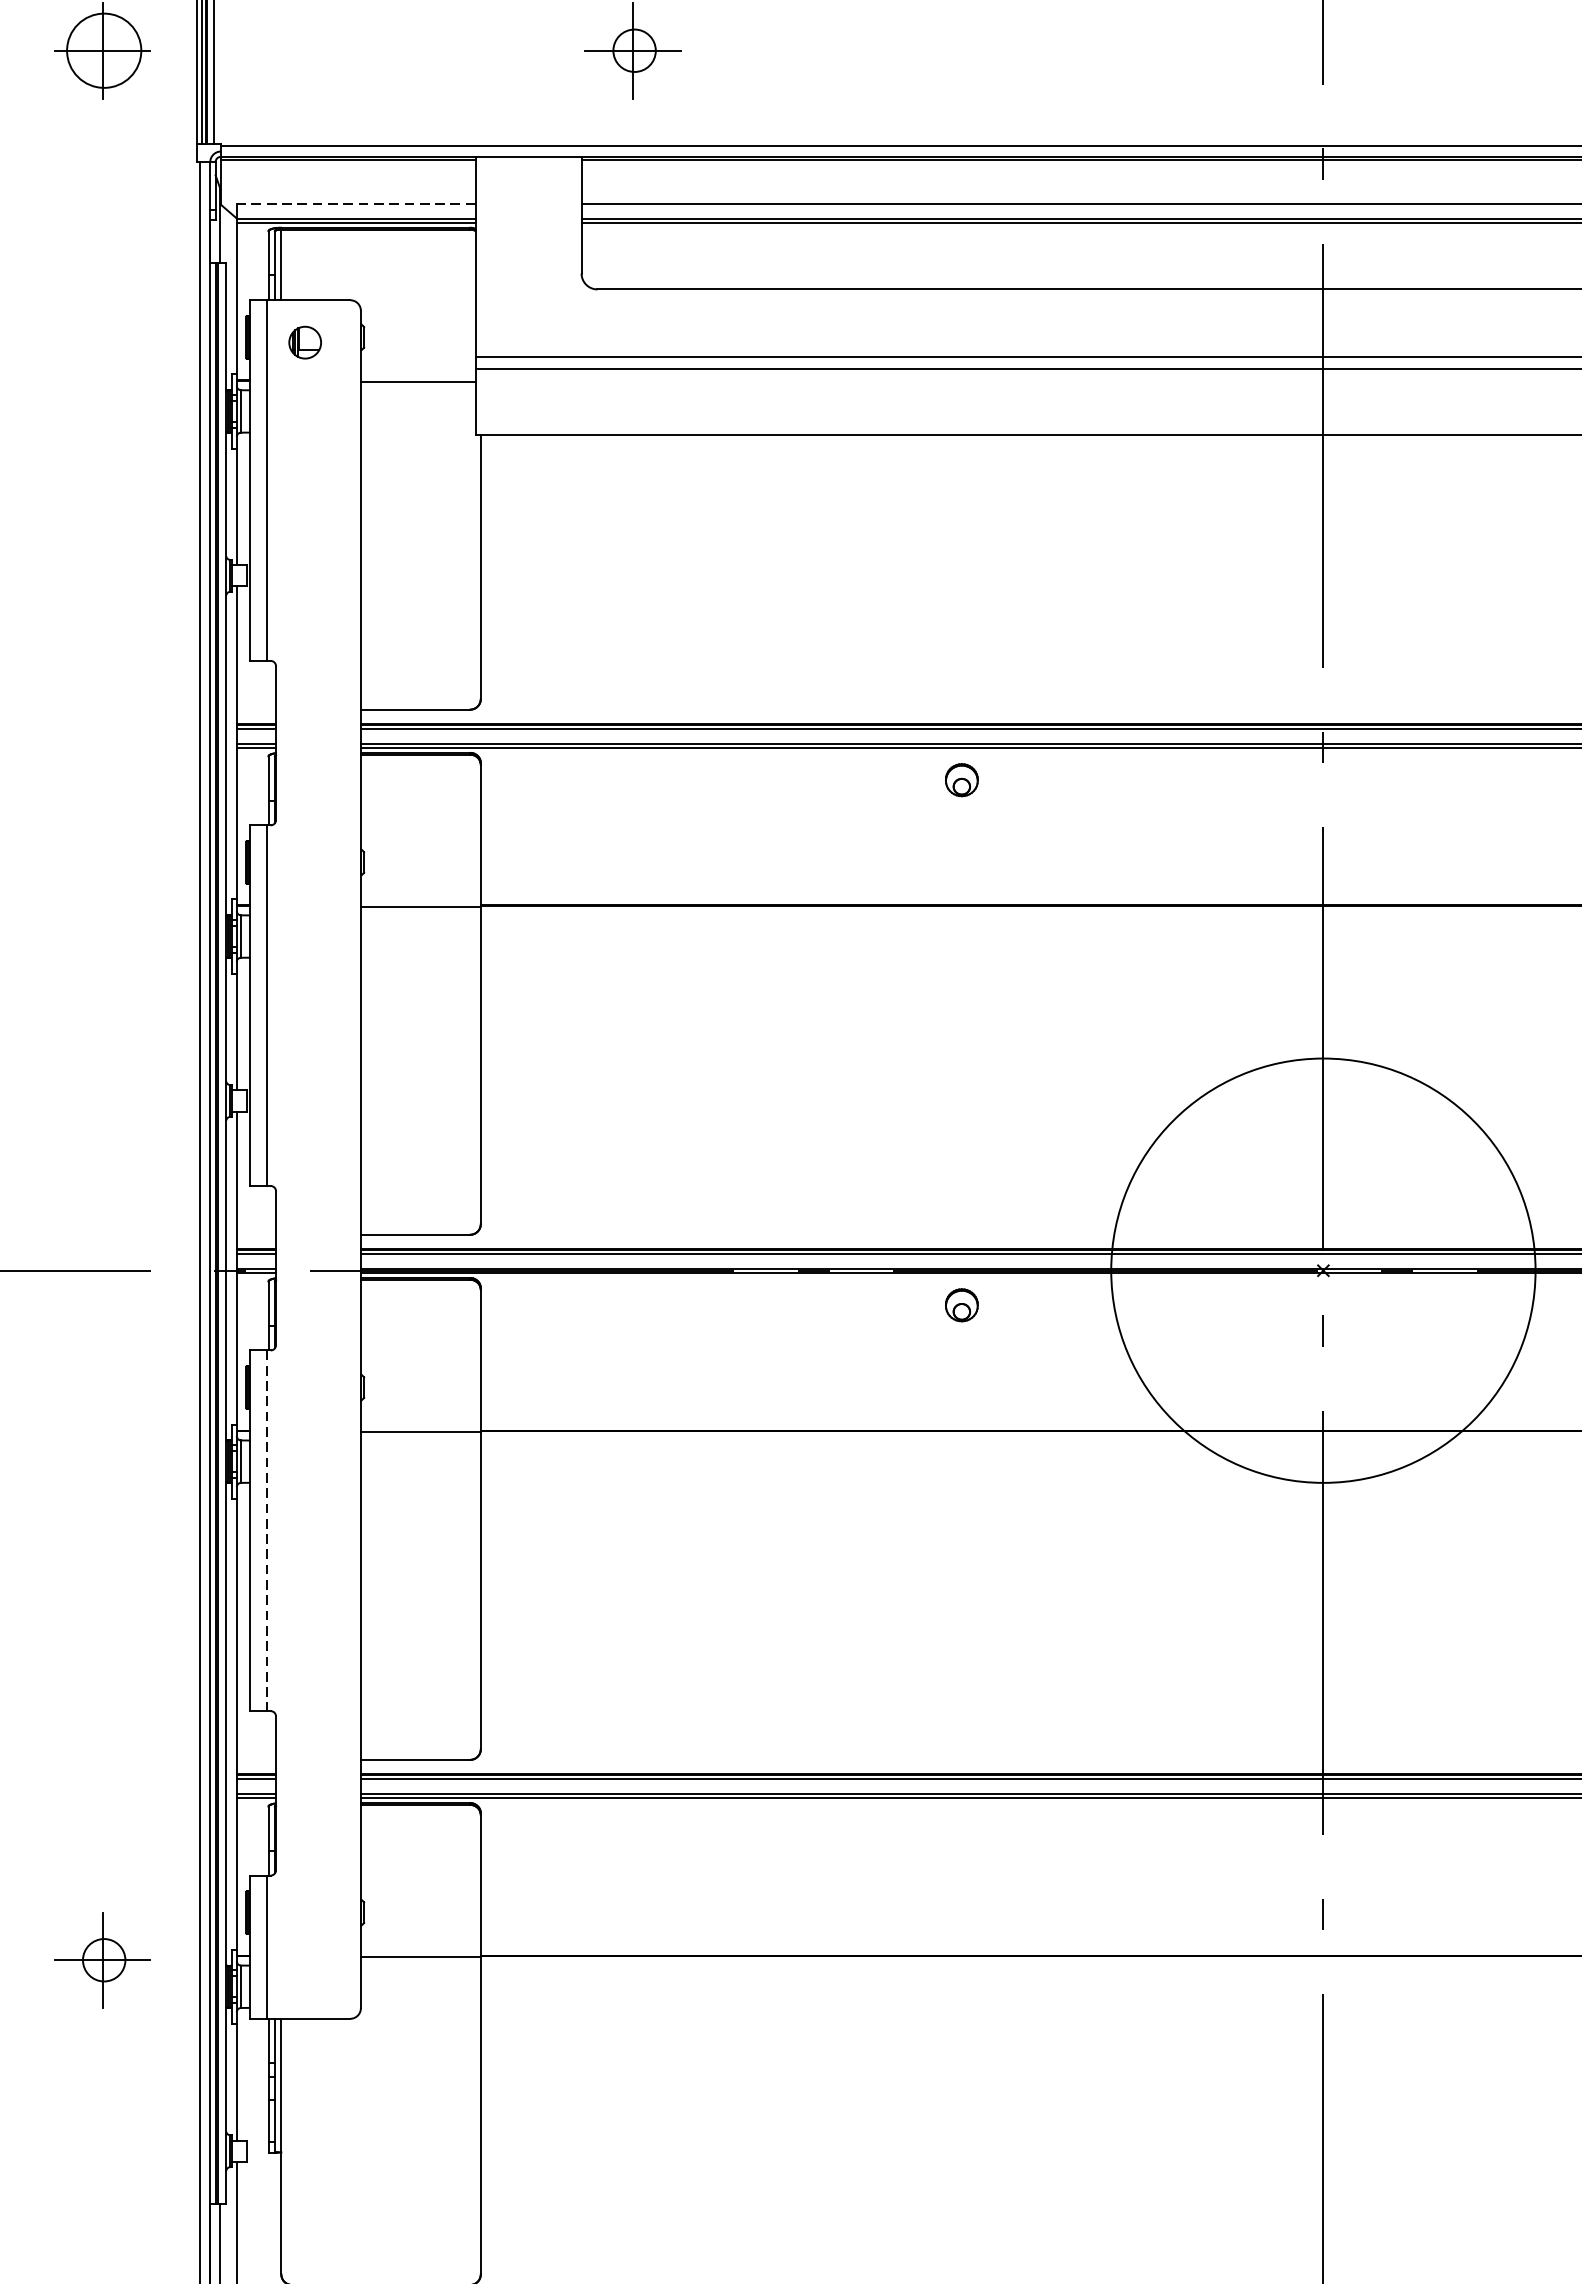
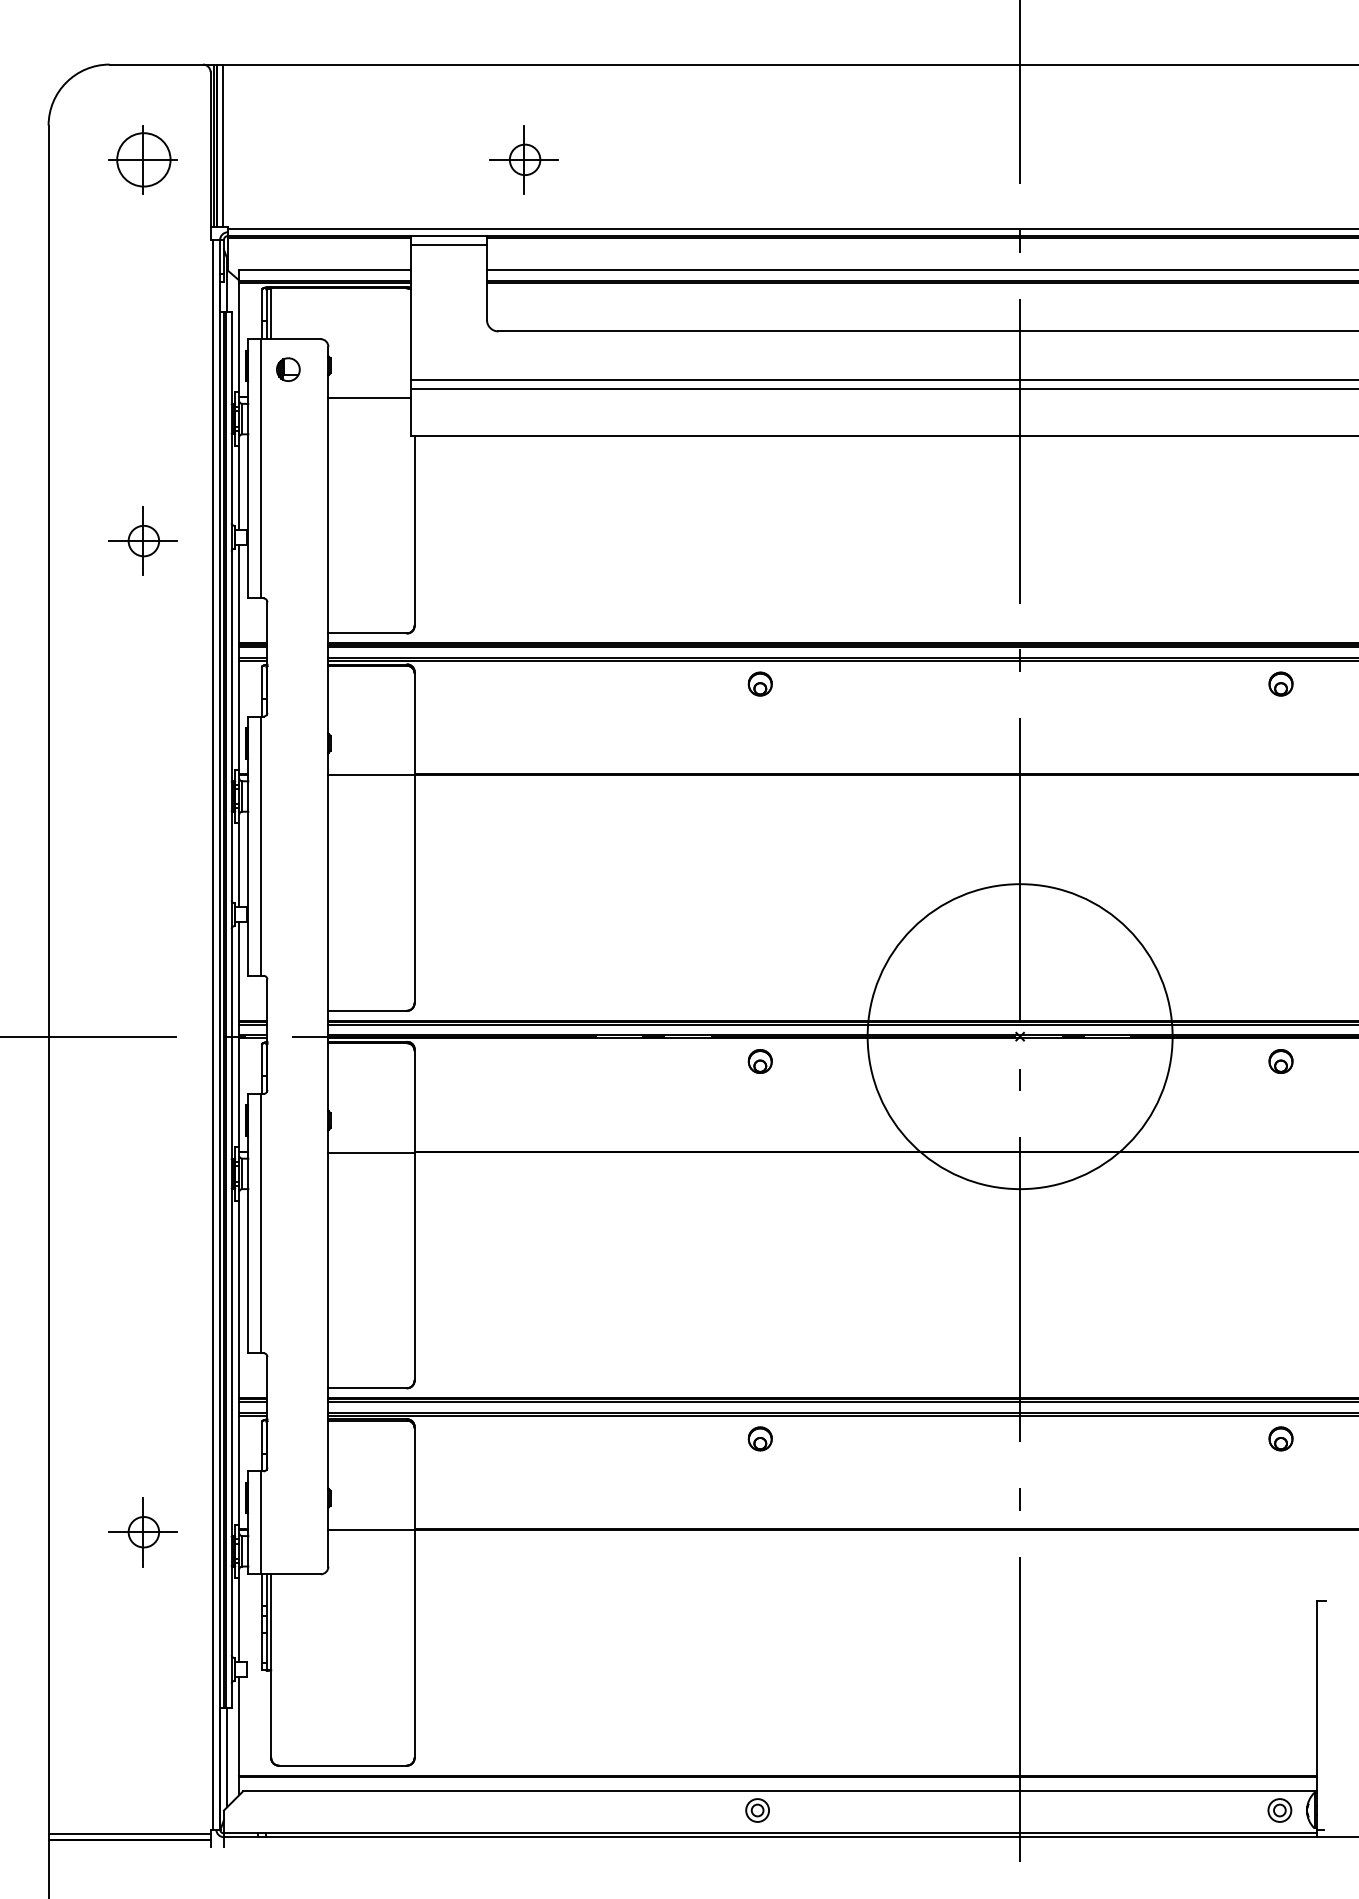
line: (528, 169) -> (448, 245), added
line: (355, 203) -> (324, 269), dashed -> solid
part: (102, 580) -> (142, 540), added
line: (266, 1530) -> (260, 1223), dashed -> solid
part: (960, 1829) -> (759, 1438), added

